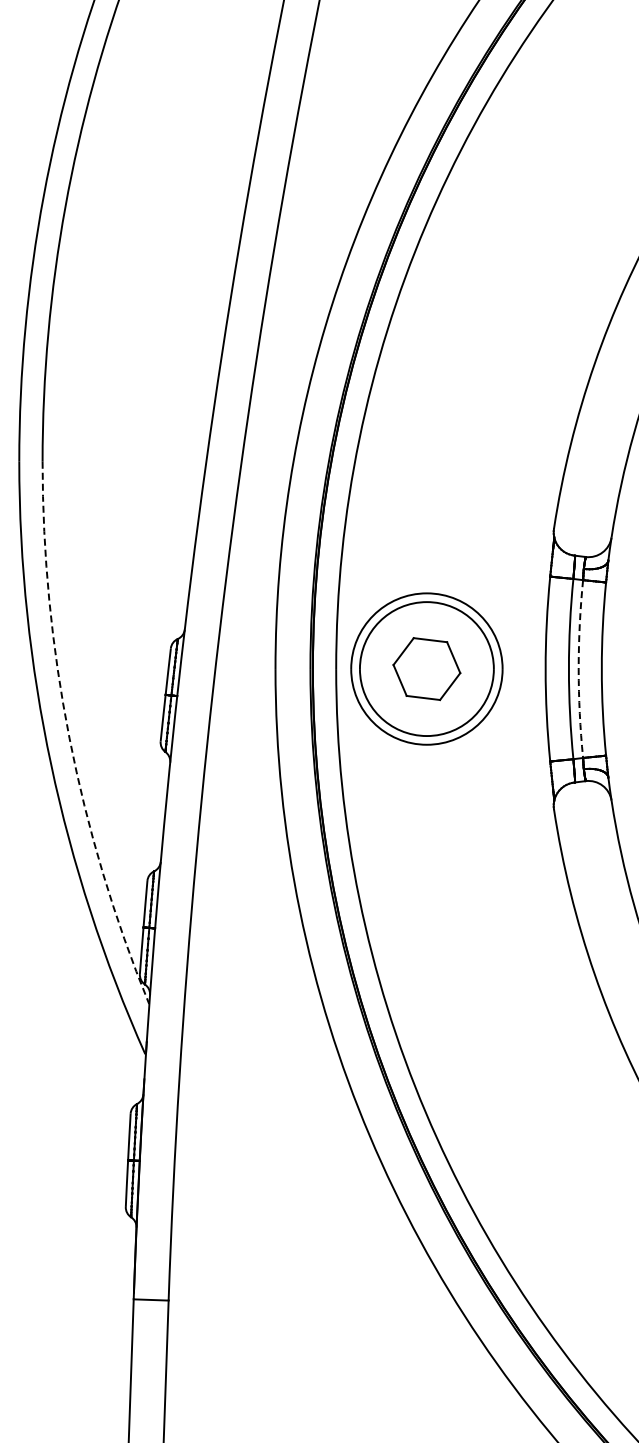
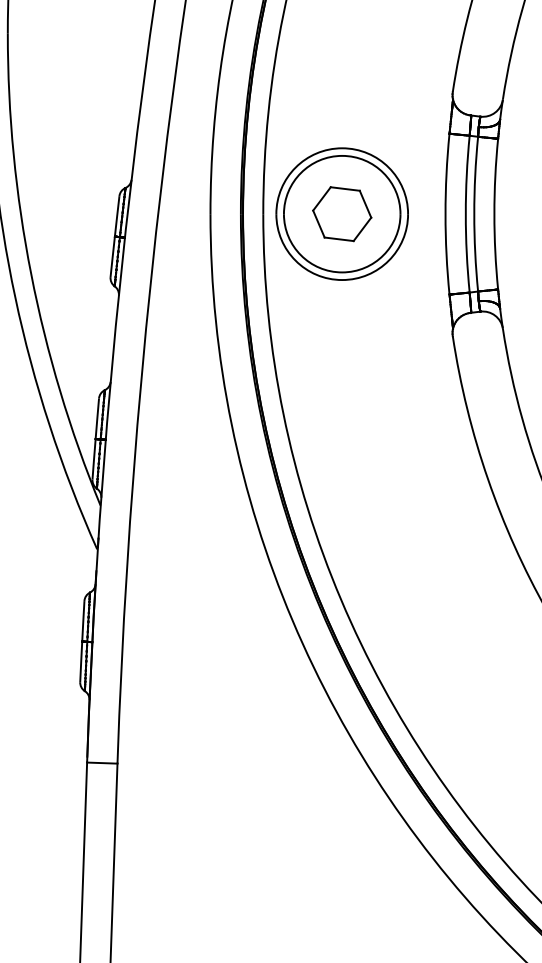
arc: (578, 669) -> (474, 214), dashed -> solid
arc: (69, 738) -> (31, 274), dashed -> solid

